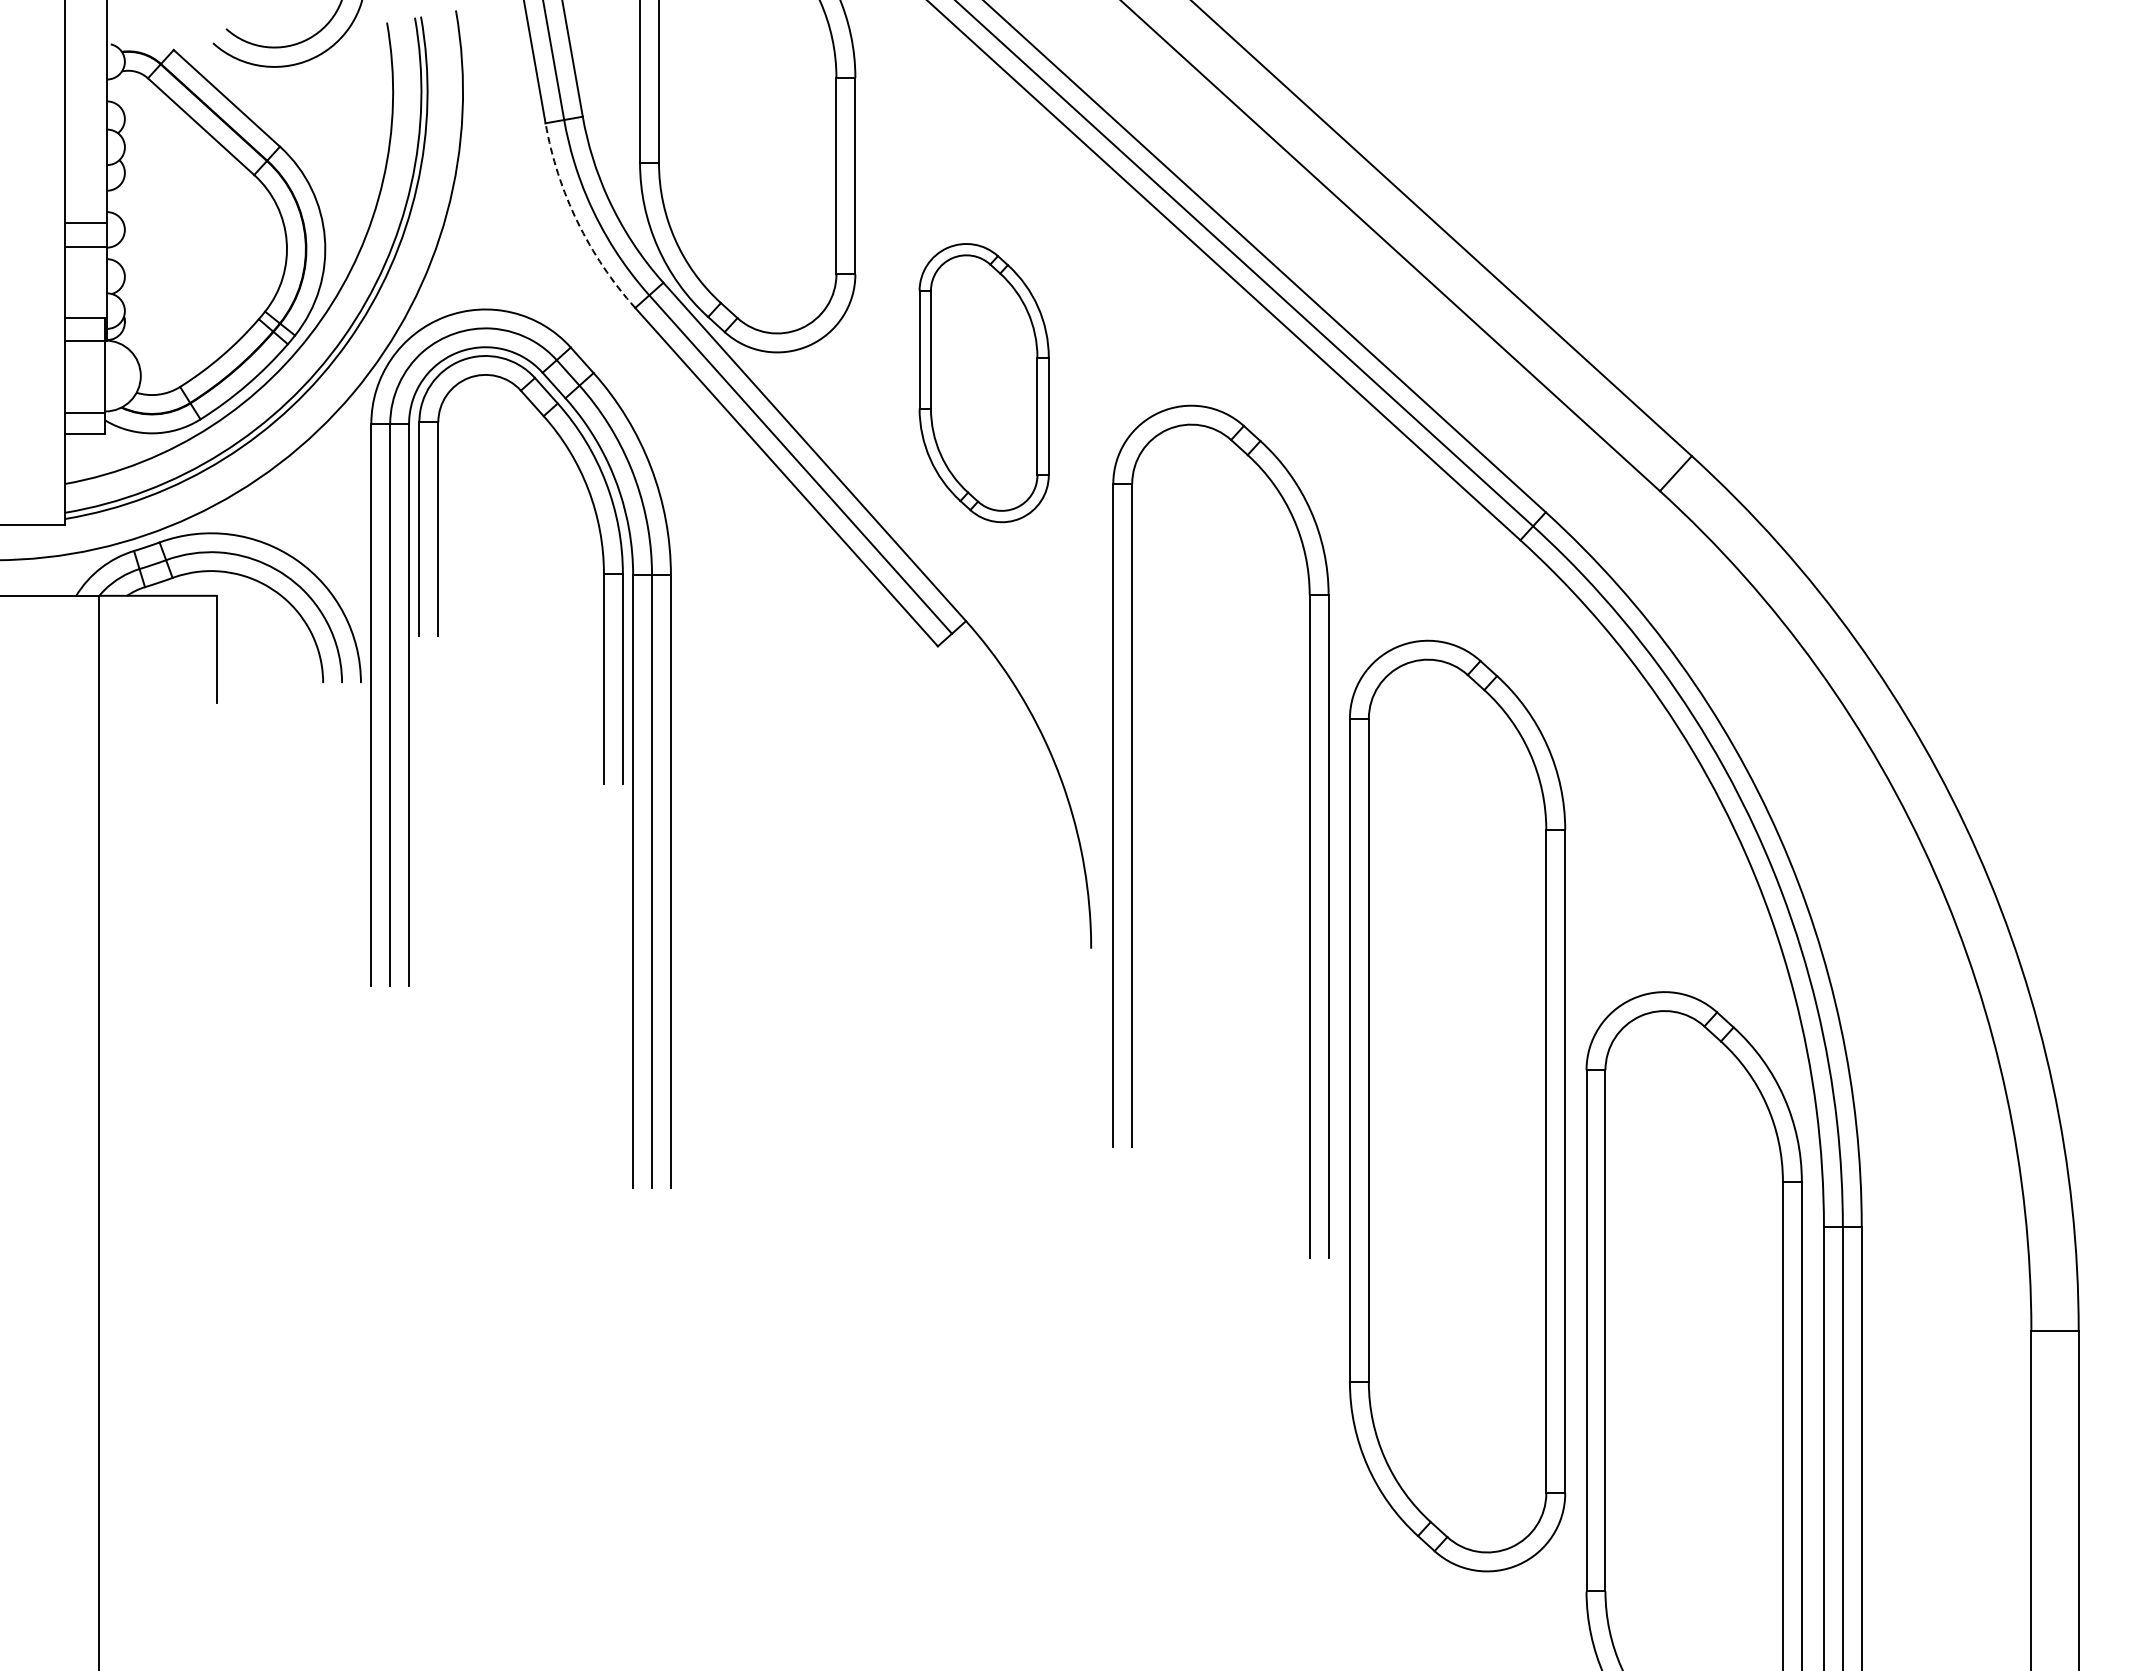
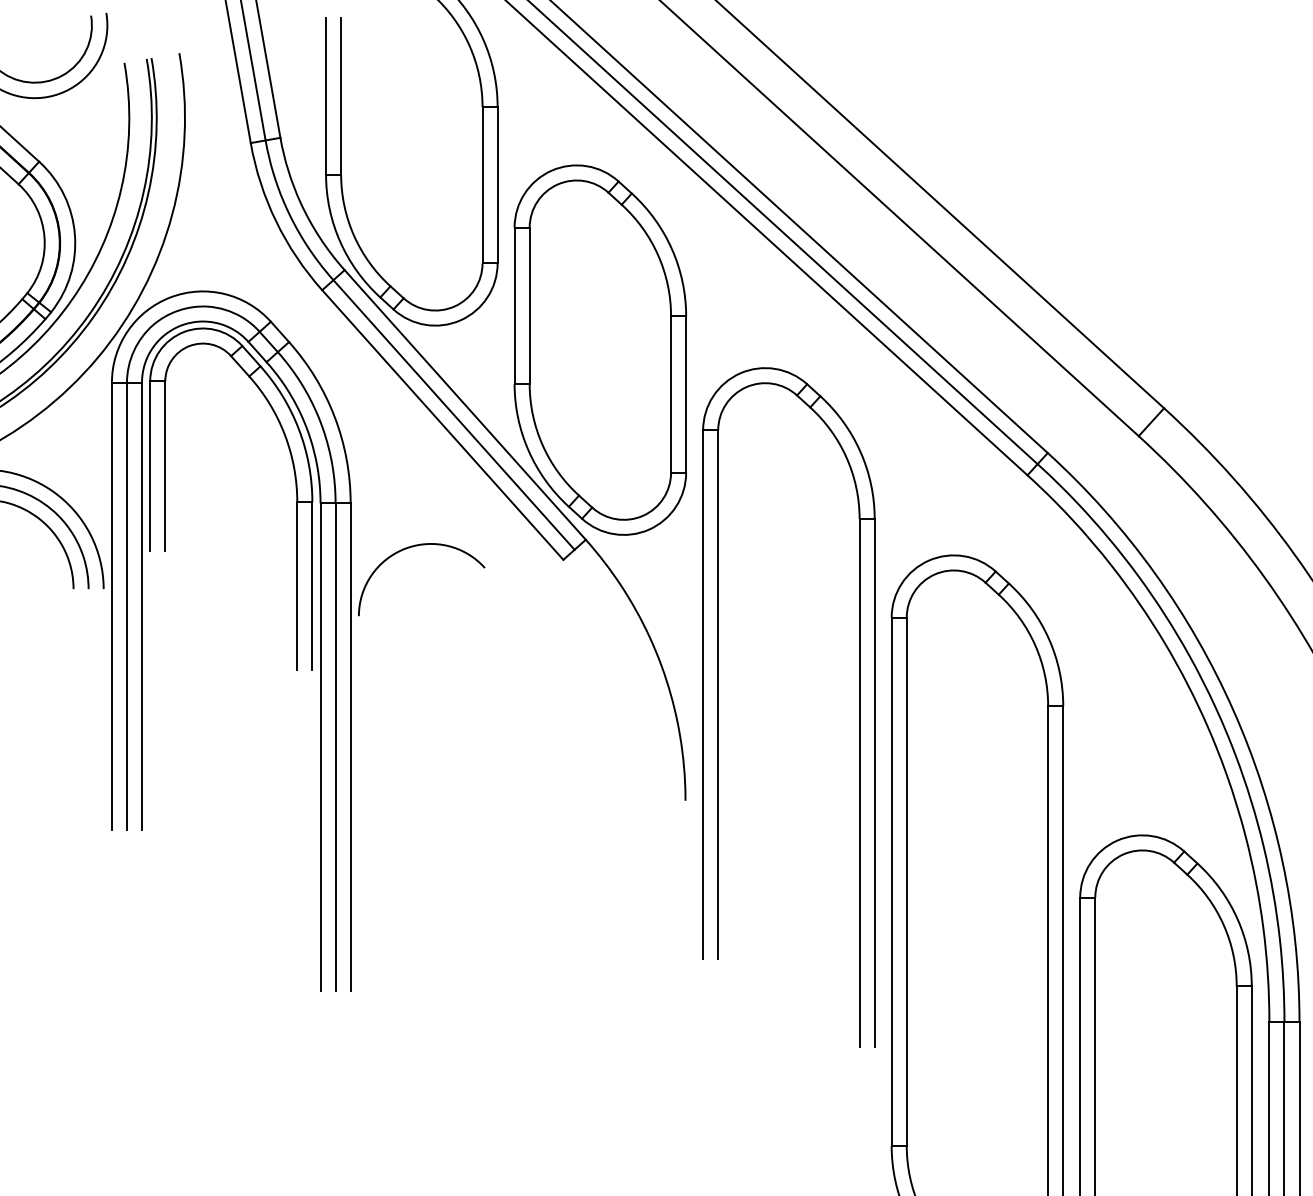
arc: (577, 221) -> (276, 221), dashed -> solid
part: (983, 382) -> (599, 349), size x1.67
arc: (749, 630) -> (413, 547), added

